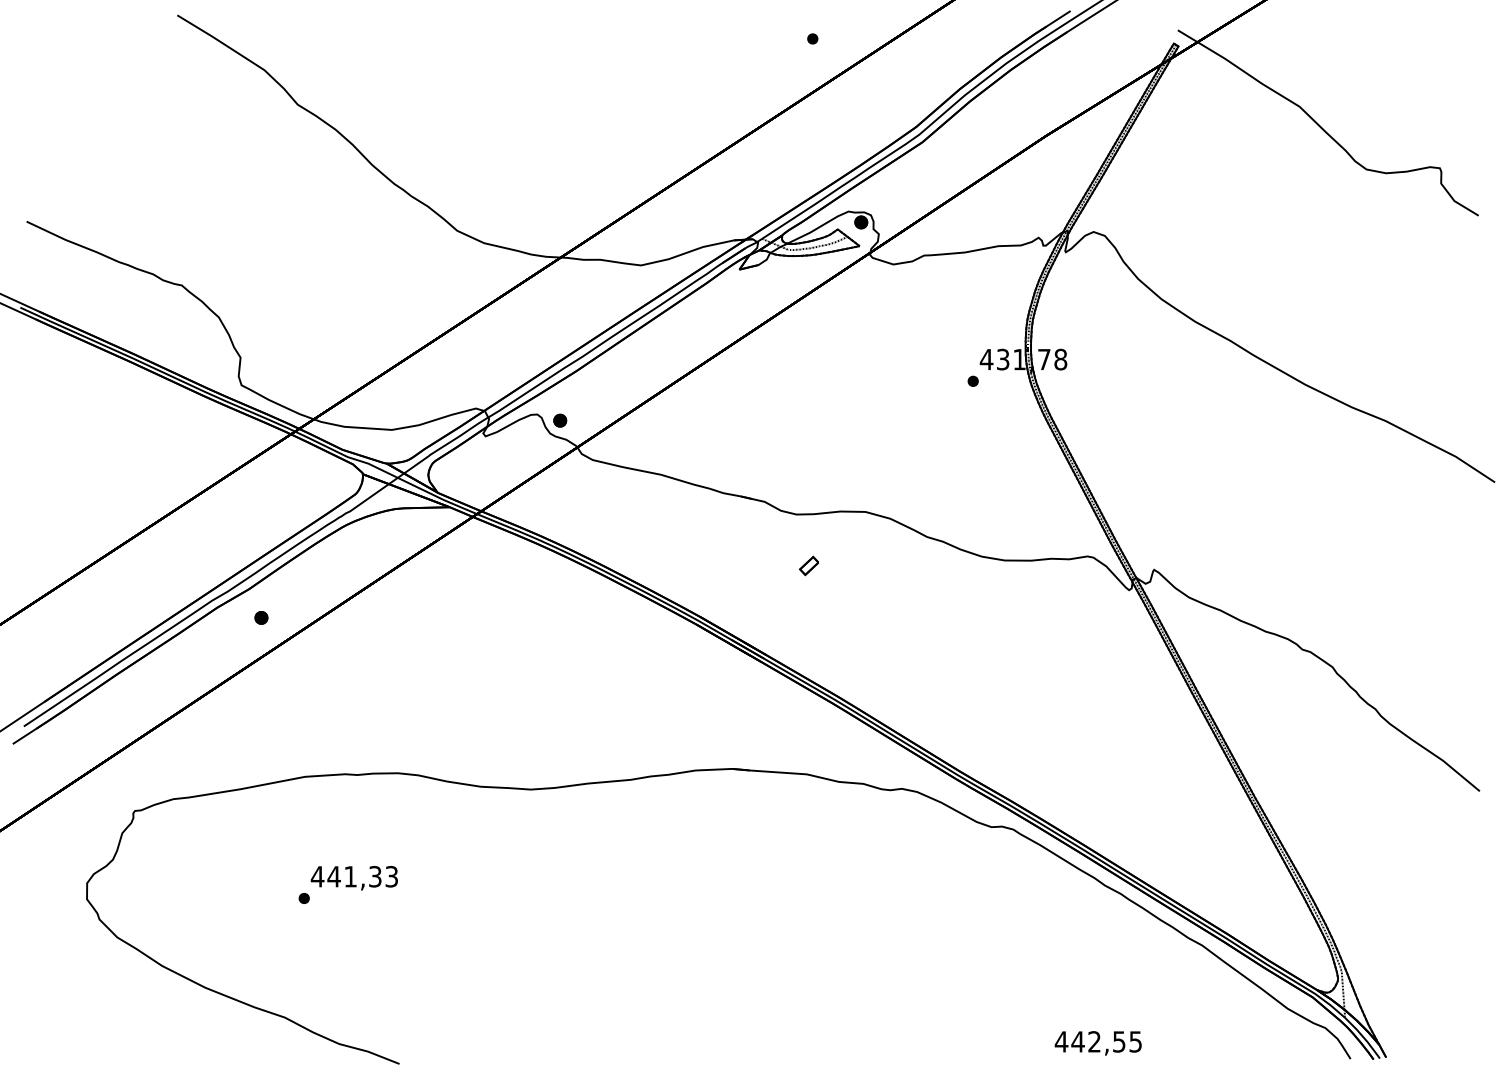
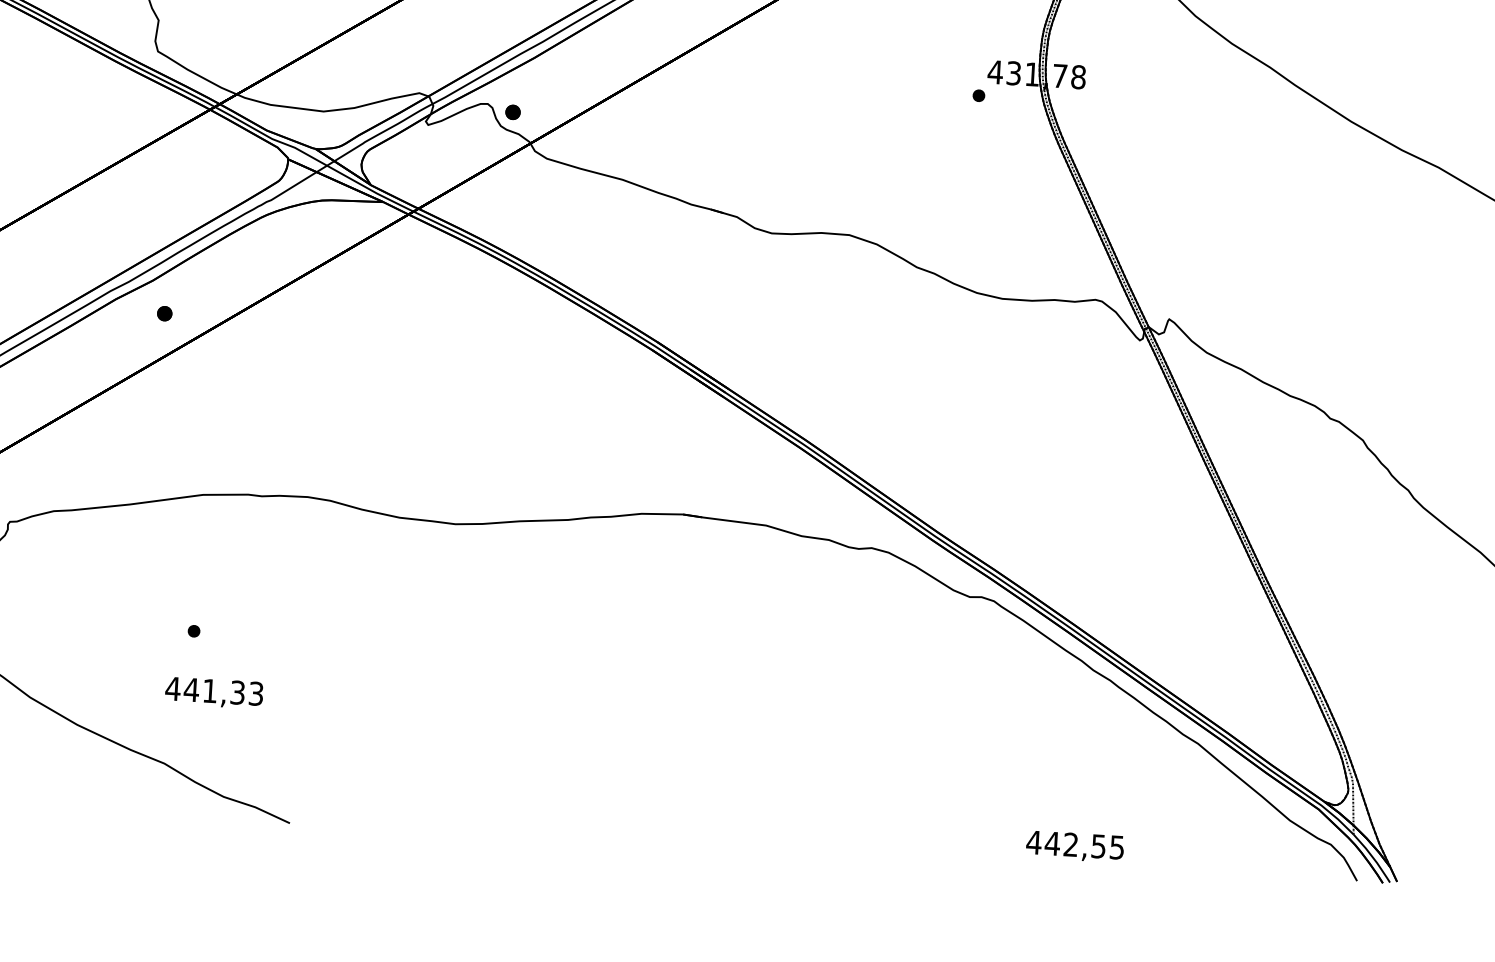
part: (808, 565) -> (781, 291), removed
text: (353, 878) -> (213, 693), moved

